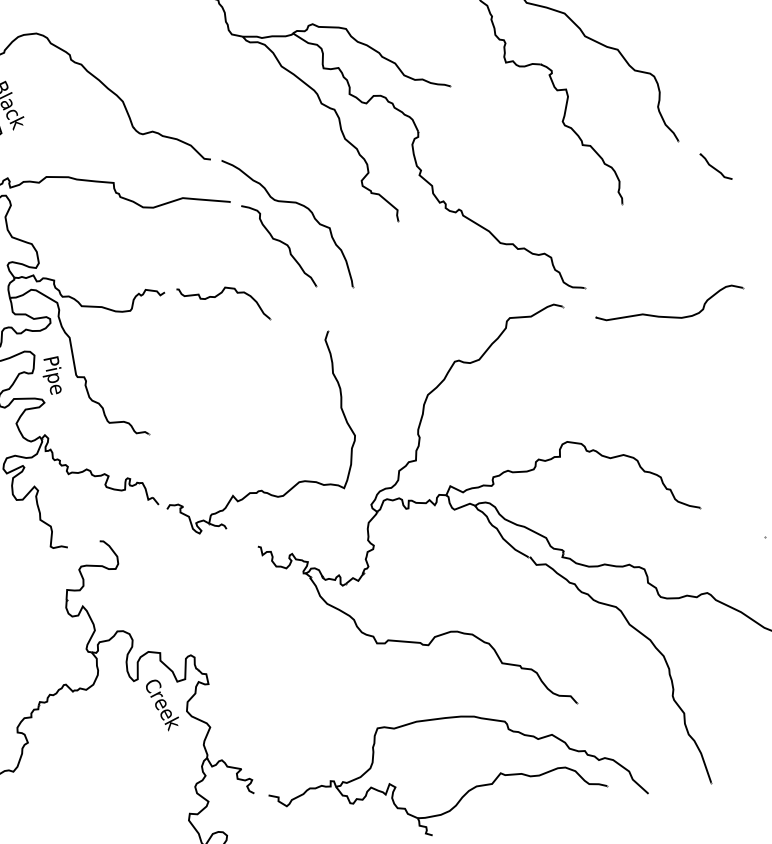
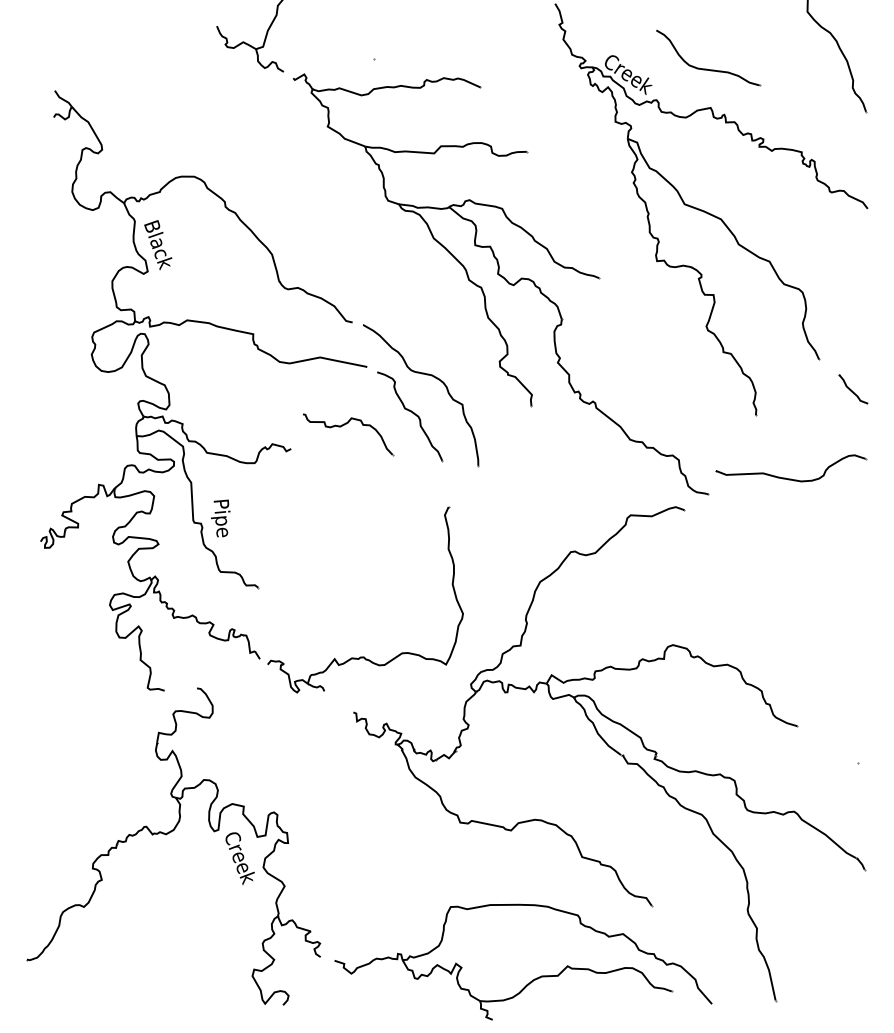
part: (218, 295) -> (344, 425), moved
part: (671, 316) -> (791, 478), moved
text: (52, 375) -> (220, 518), moved

